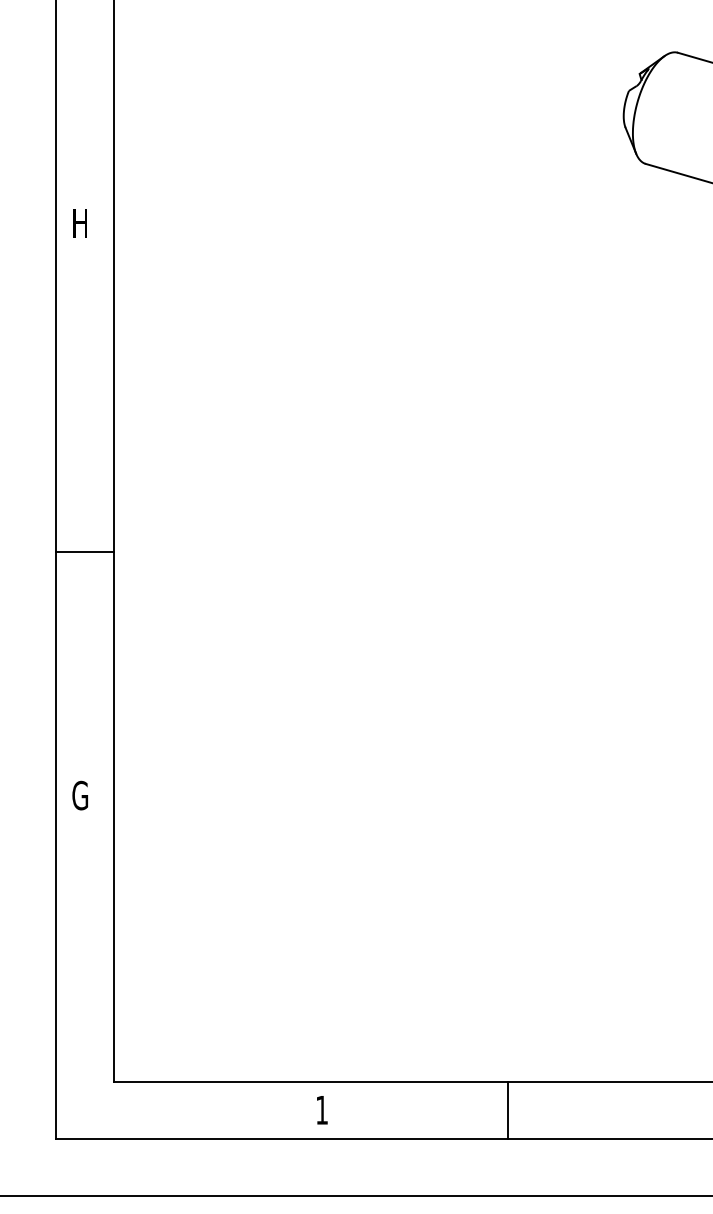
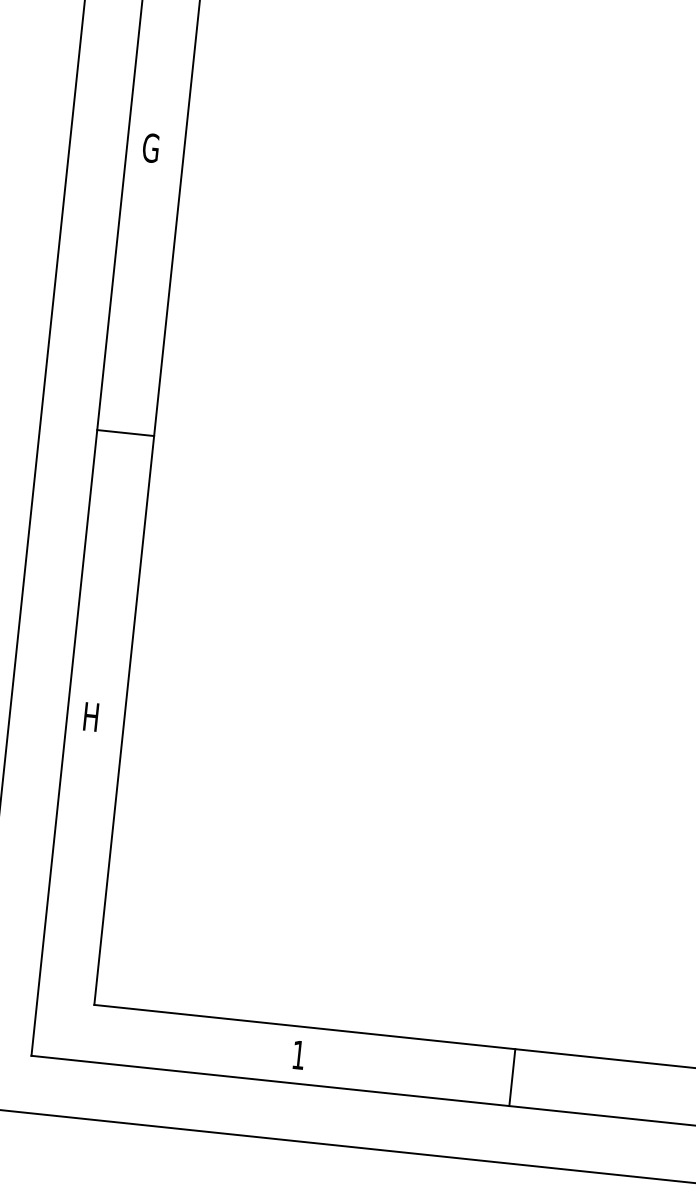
text: (80, 223) -> (151, 148), H -> G
line: (84, 551) -> (125, 432), moved
text: (80, 795) -> (91, 716), G -> H
line: (507, 1109) -> (512, 1076), moved

